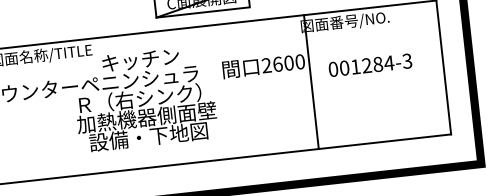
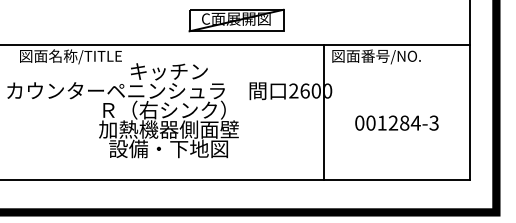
text: (369, 64) -> (396, 122), moved
line: (311, 82) -> (324, 112), moved

